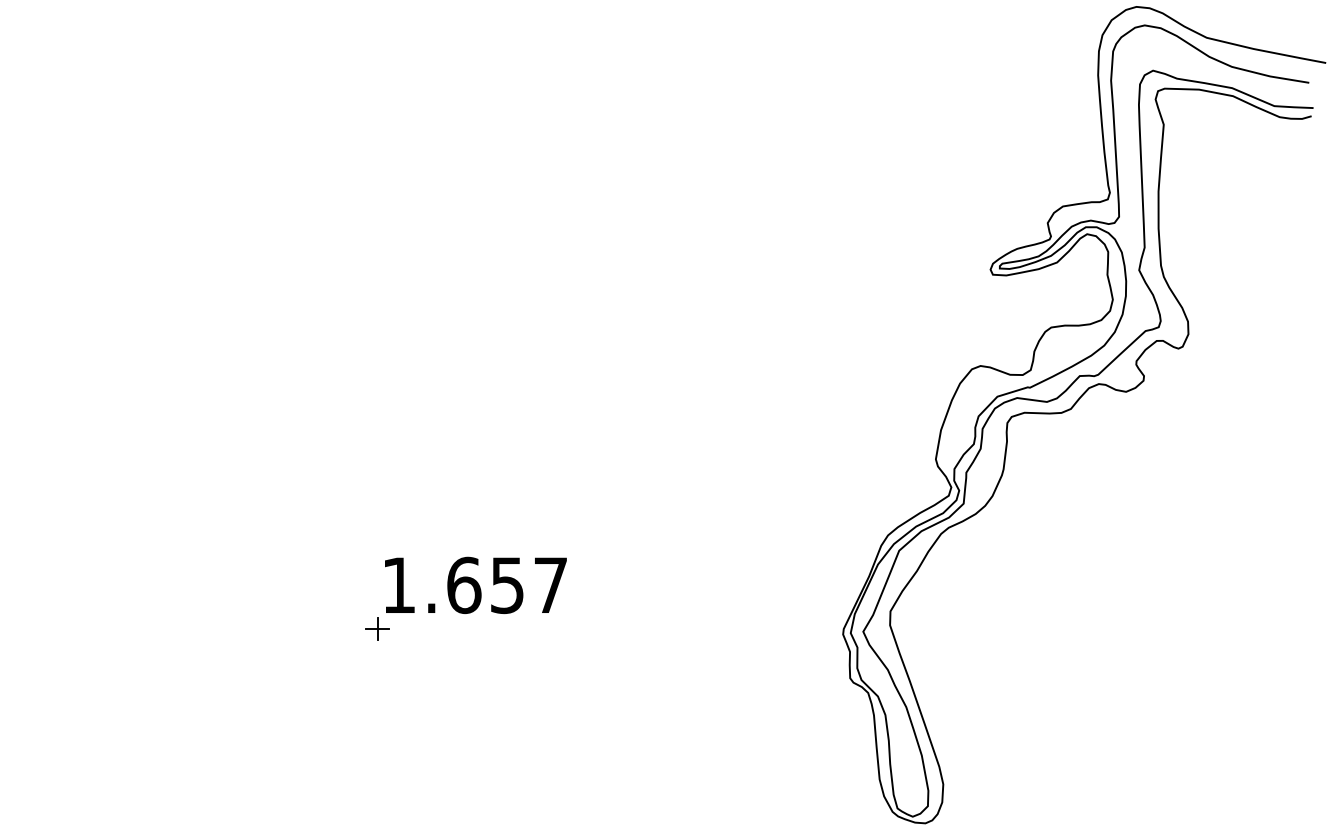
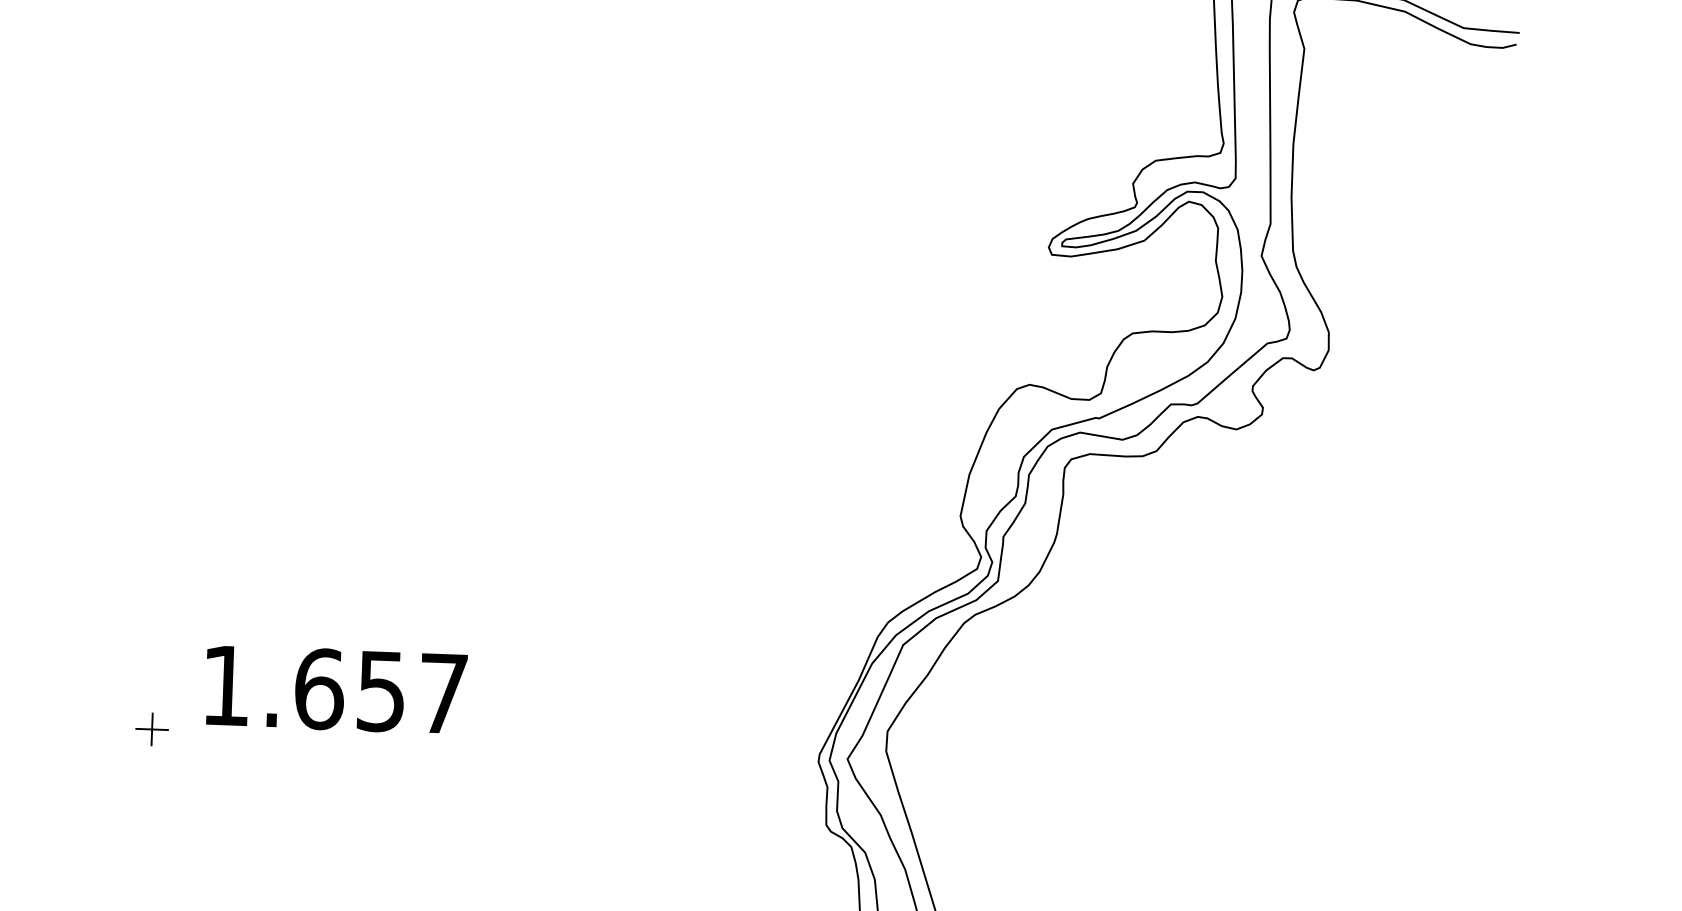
text: (475, 584) -> (335, 688), moved

